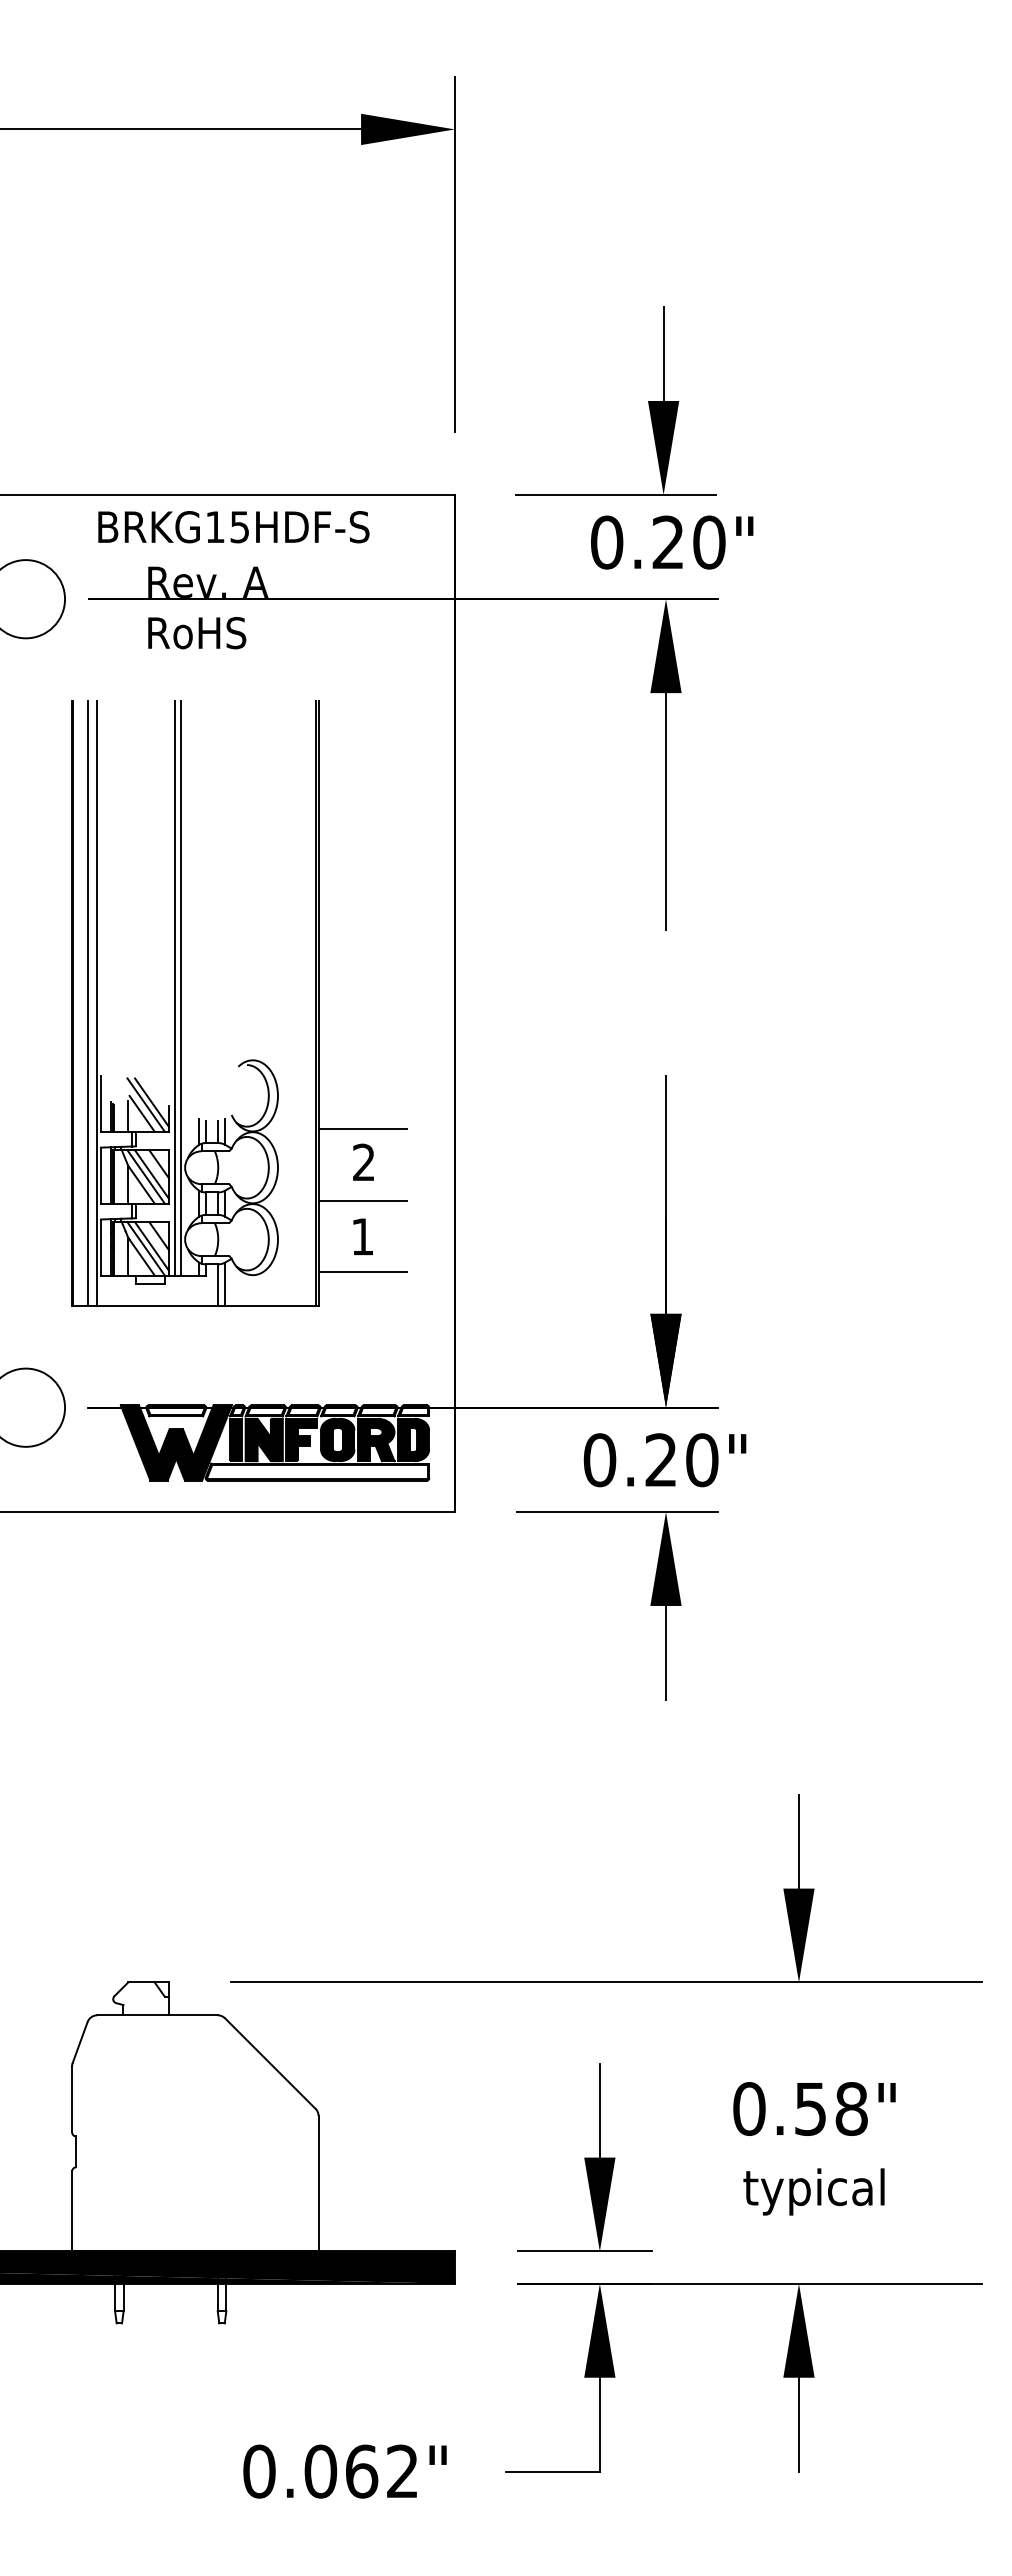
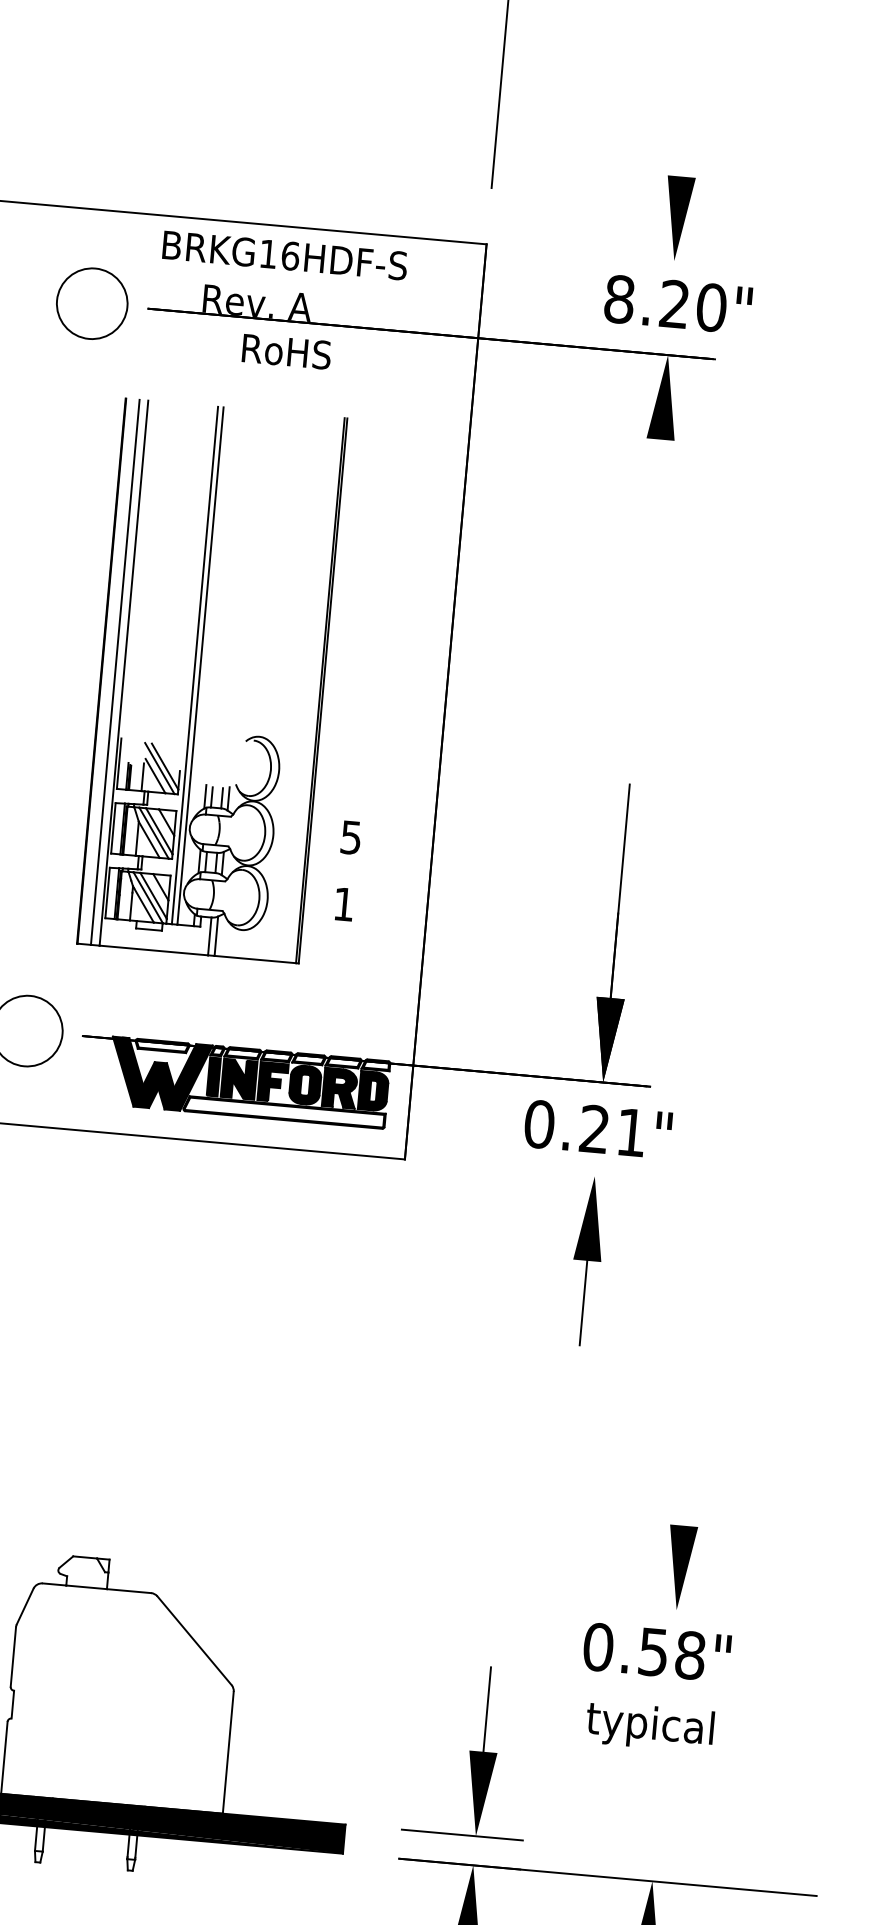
line: (663, 354) -> (685, 134), removed
line: (615, 494) -> (631, 256), removed
text: (239, 527) -> (290, 256), BRKG15HDF-S -> BRKG16HDF-S
text: (607, 542) -> (620, 299), 0.20" -> 8.20"
text: (197, 633) -> (287, 352), moved
line: (666, 811) -> (651, 546), removed
line: (362, 1129) -> (352, 807), removed
text: (363, 1162) -> (350, 837), 2 -> 5
line: (362, 1200) -> (346, 871), removed
line: (362, 1272) -> (340, 936), removed
text: (702, 1460) -> (631, 1132), 0.20" -> 0.21"
line: (617, 1512) -> (551, 1172), removed
line: (798, 1841) -> (687, 1483), removed
line: (606, 1982) -> (503, 1594), removed
text: (814, 2148) -> (653, 1688), moved

